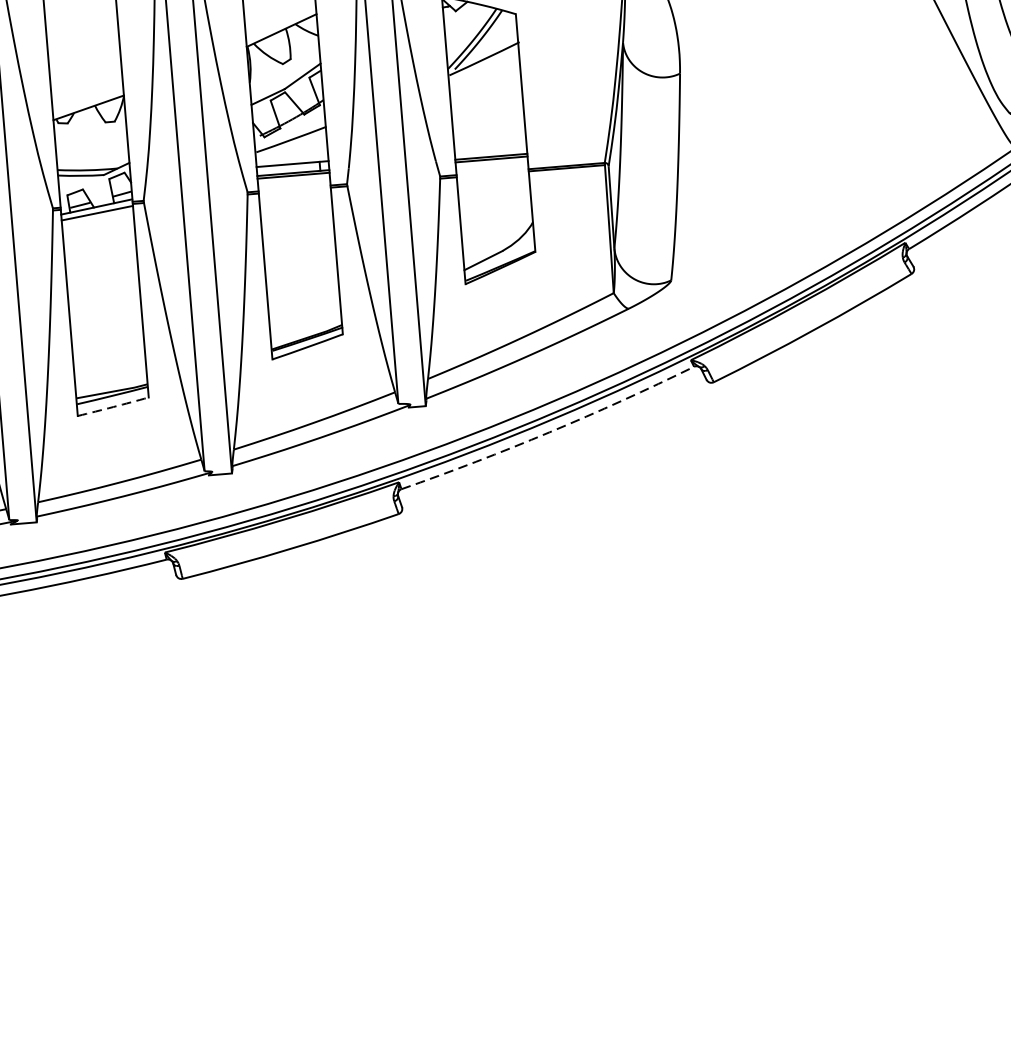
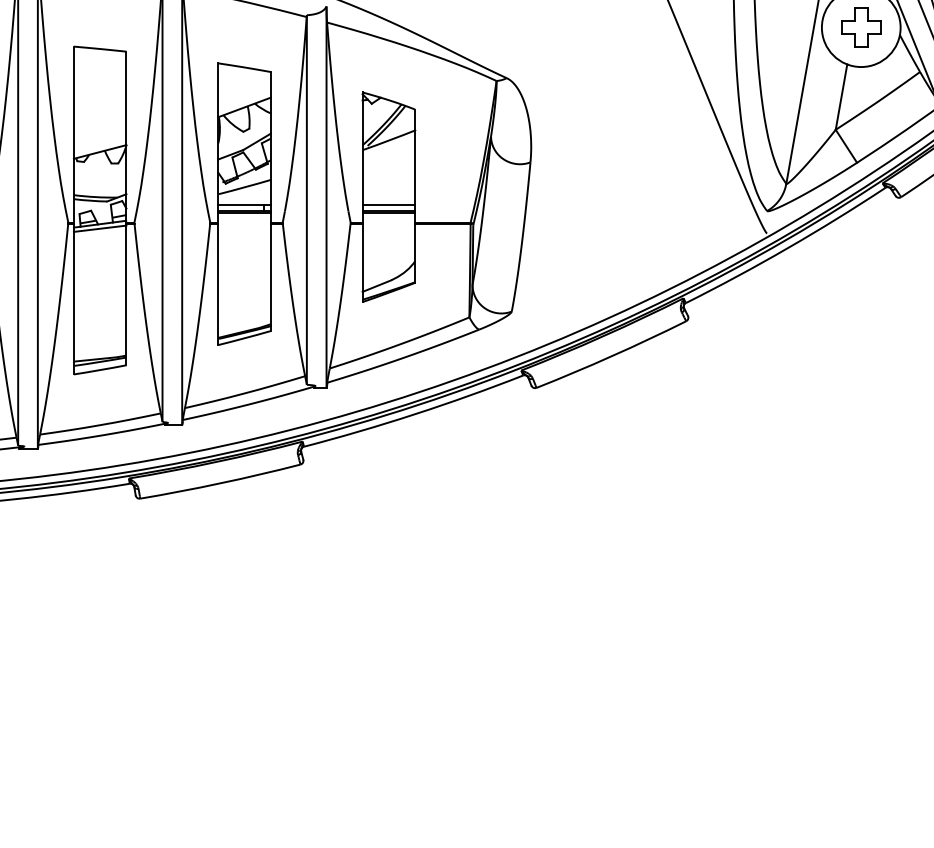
line: (490, 147) -> (388, 204), added
arc: (113, 407) -> (100, 370), dashed -> solid
arc: (549, 432) -> (414, 414), dashed -> solid

